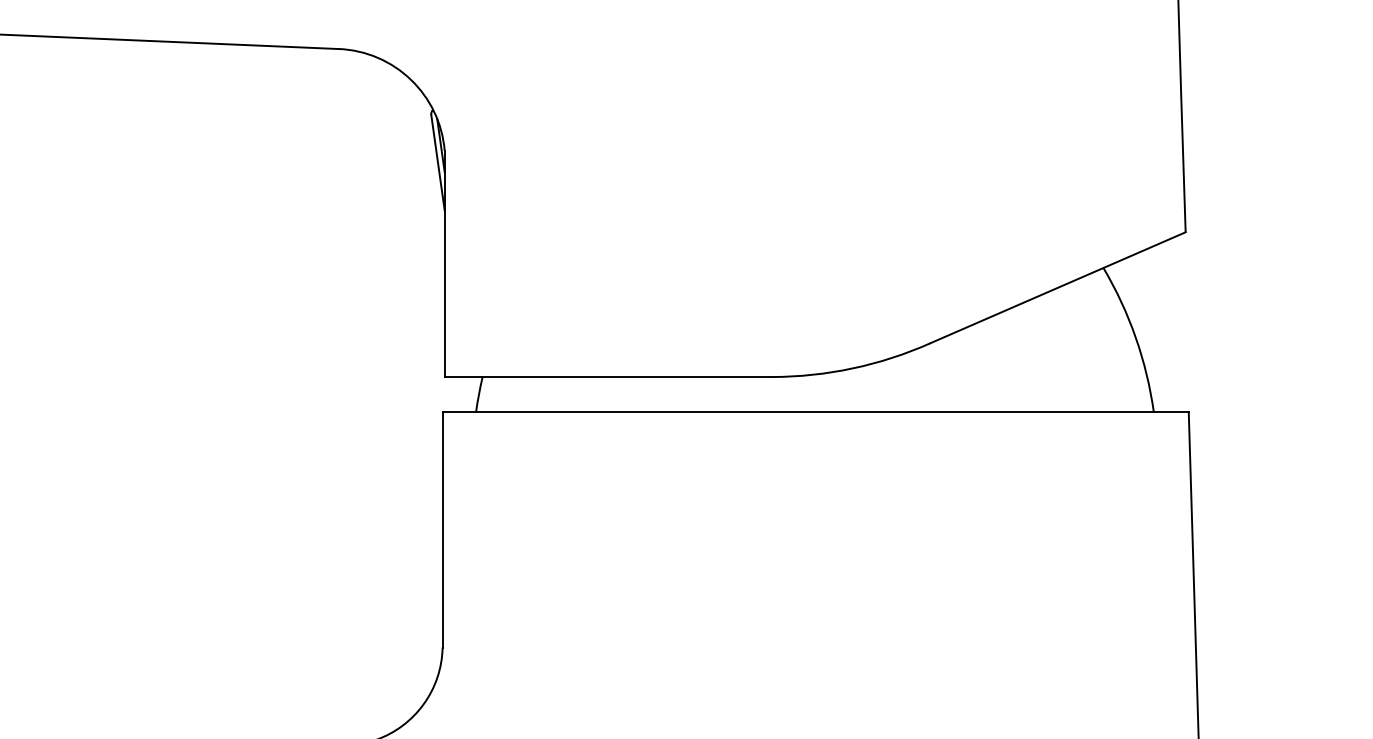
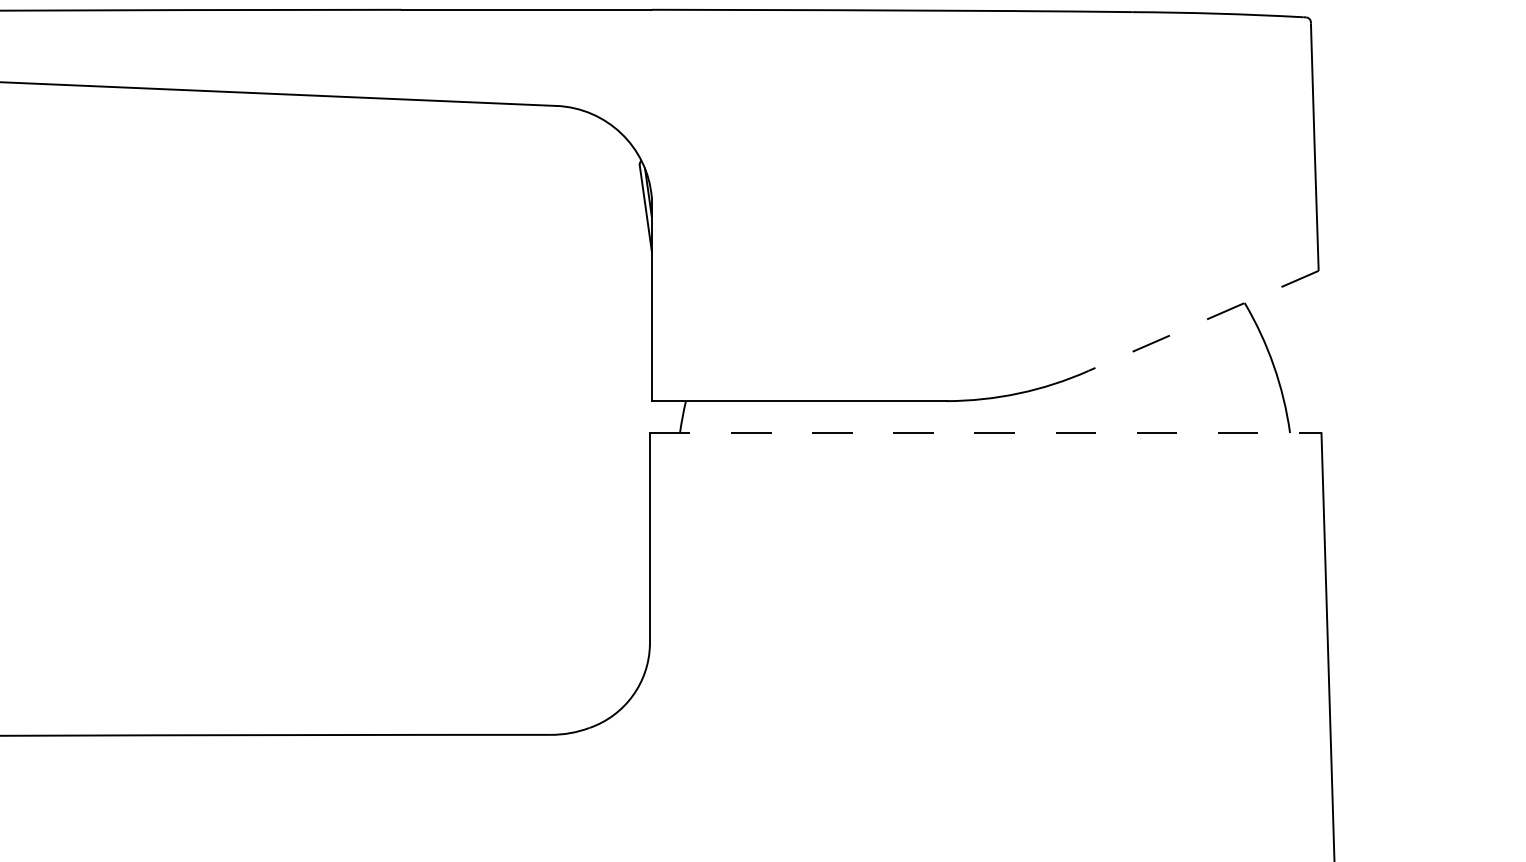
line: (1057, 287) -> (1203, 320), solid -> dashed
line: (815, 412) -> (985, 433), solid -> dashed

